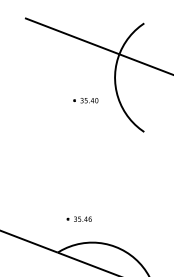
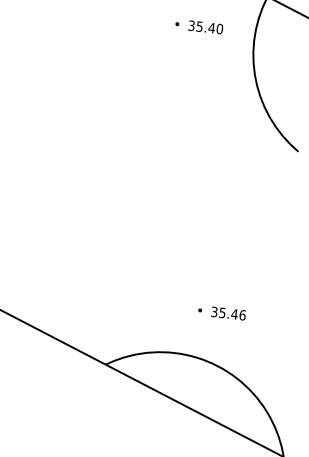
part: (85, 100) -> (198, 26), moved
part: (78, 218) -> (220, 311), moved

